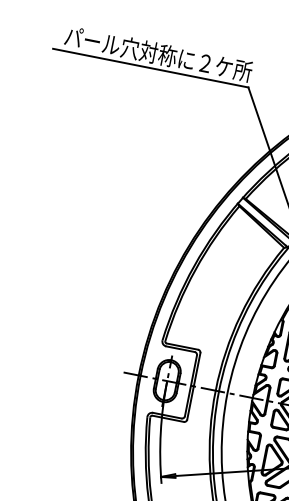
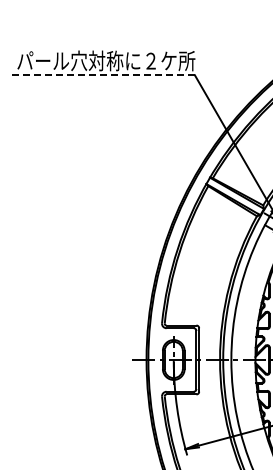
line: (150, 68) -> (101, 75), solid -> dashed

